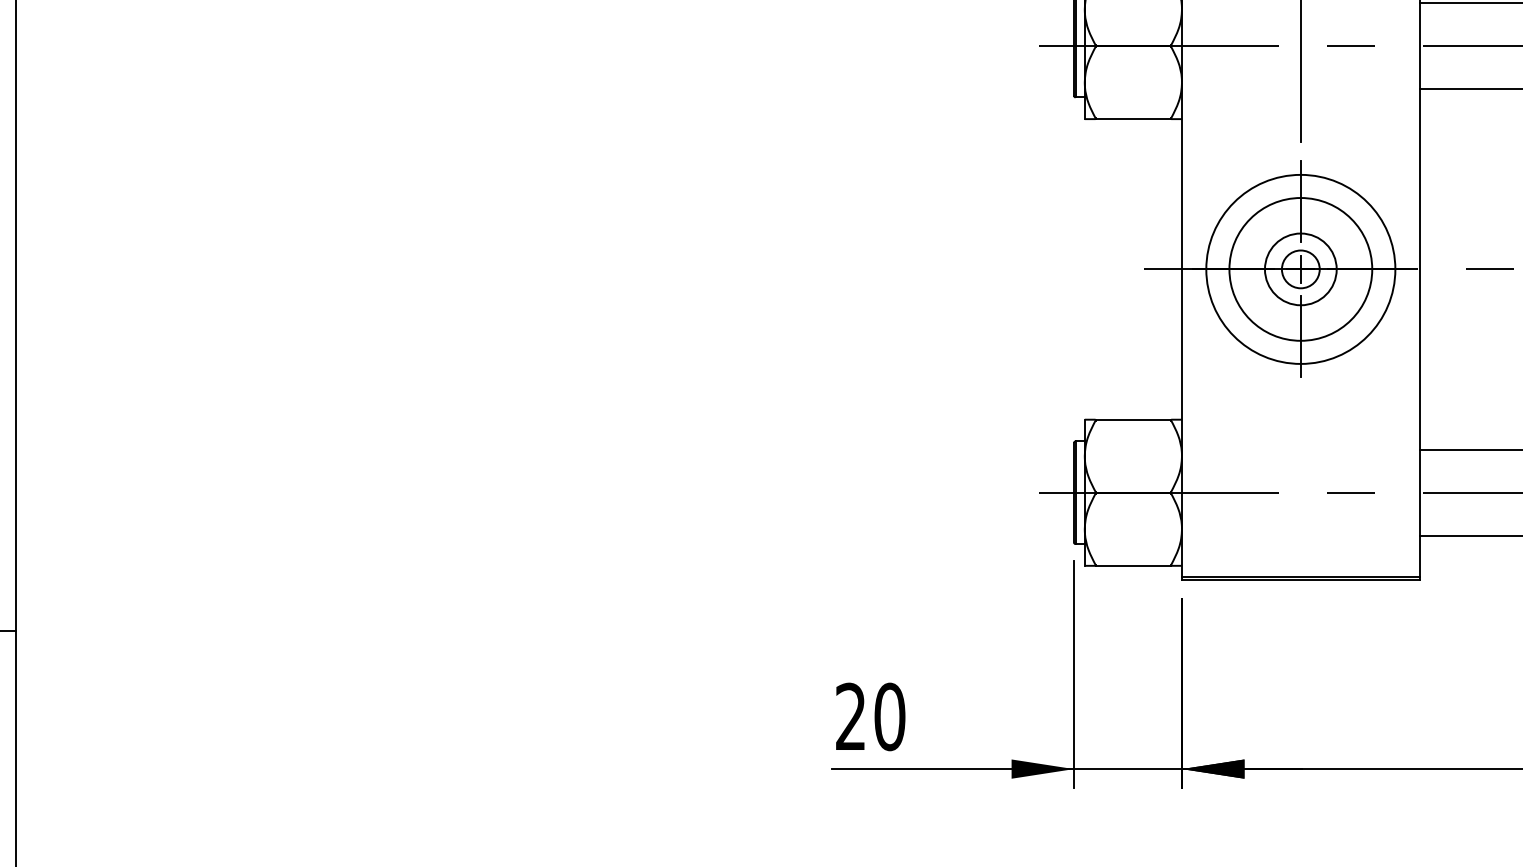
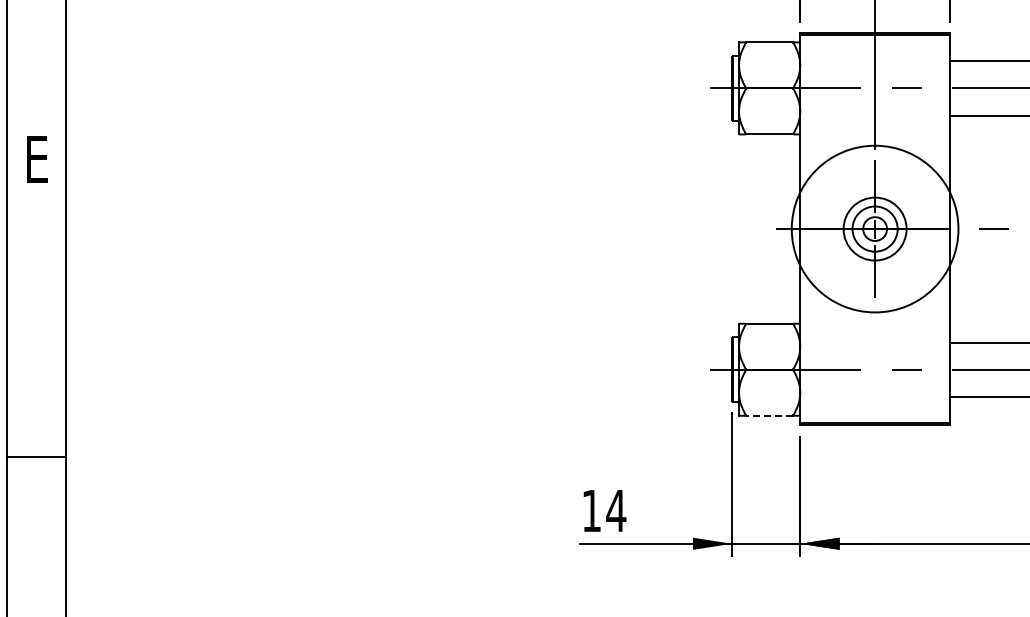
circle: (1299, 268) -> (874, 228), size x1.4
circle: (1301, 270) -> (875, 229), size x0.7
line: (1133, 565) -> (769, 415), solid -> dashed
text: (871, 716) -> (604, 510), 20 -> 14

